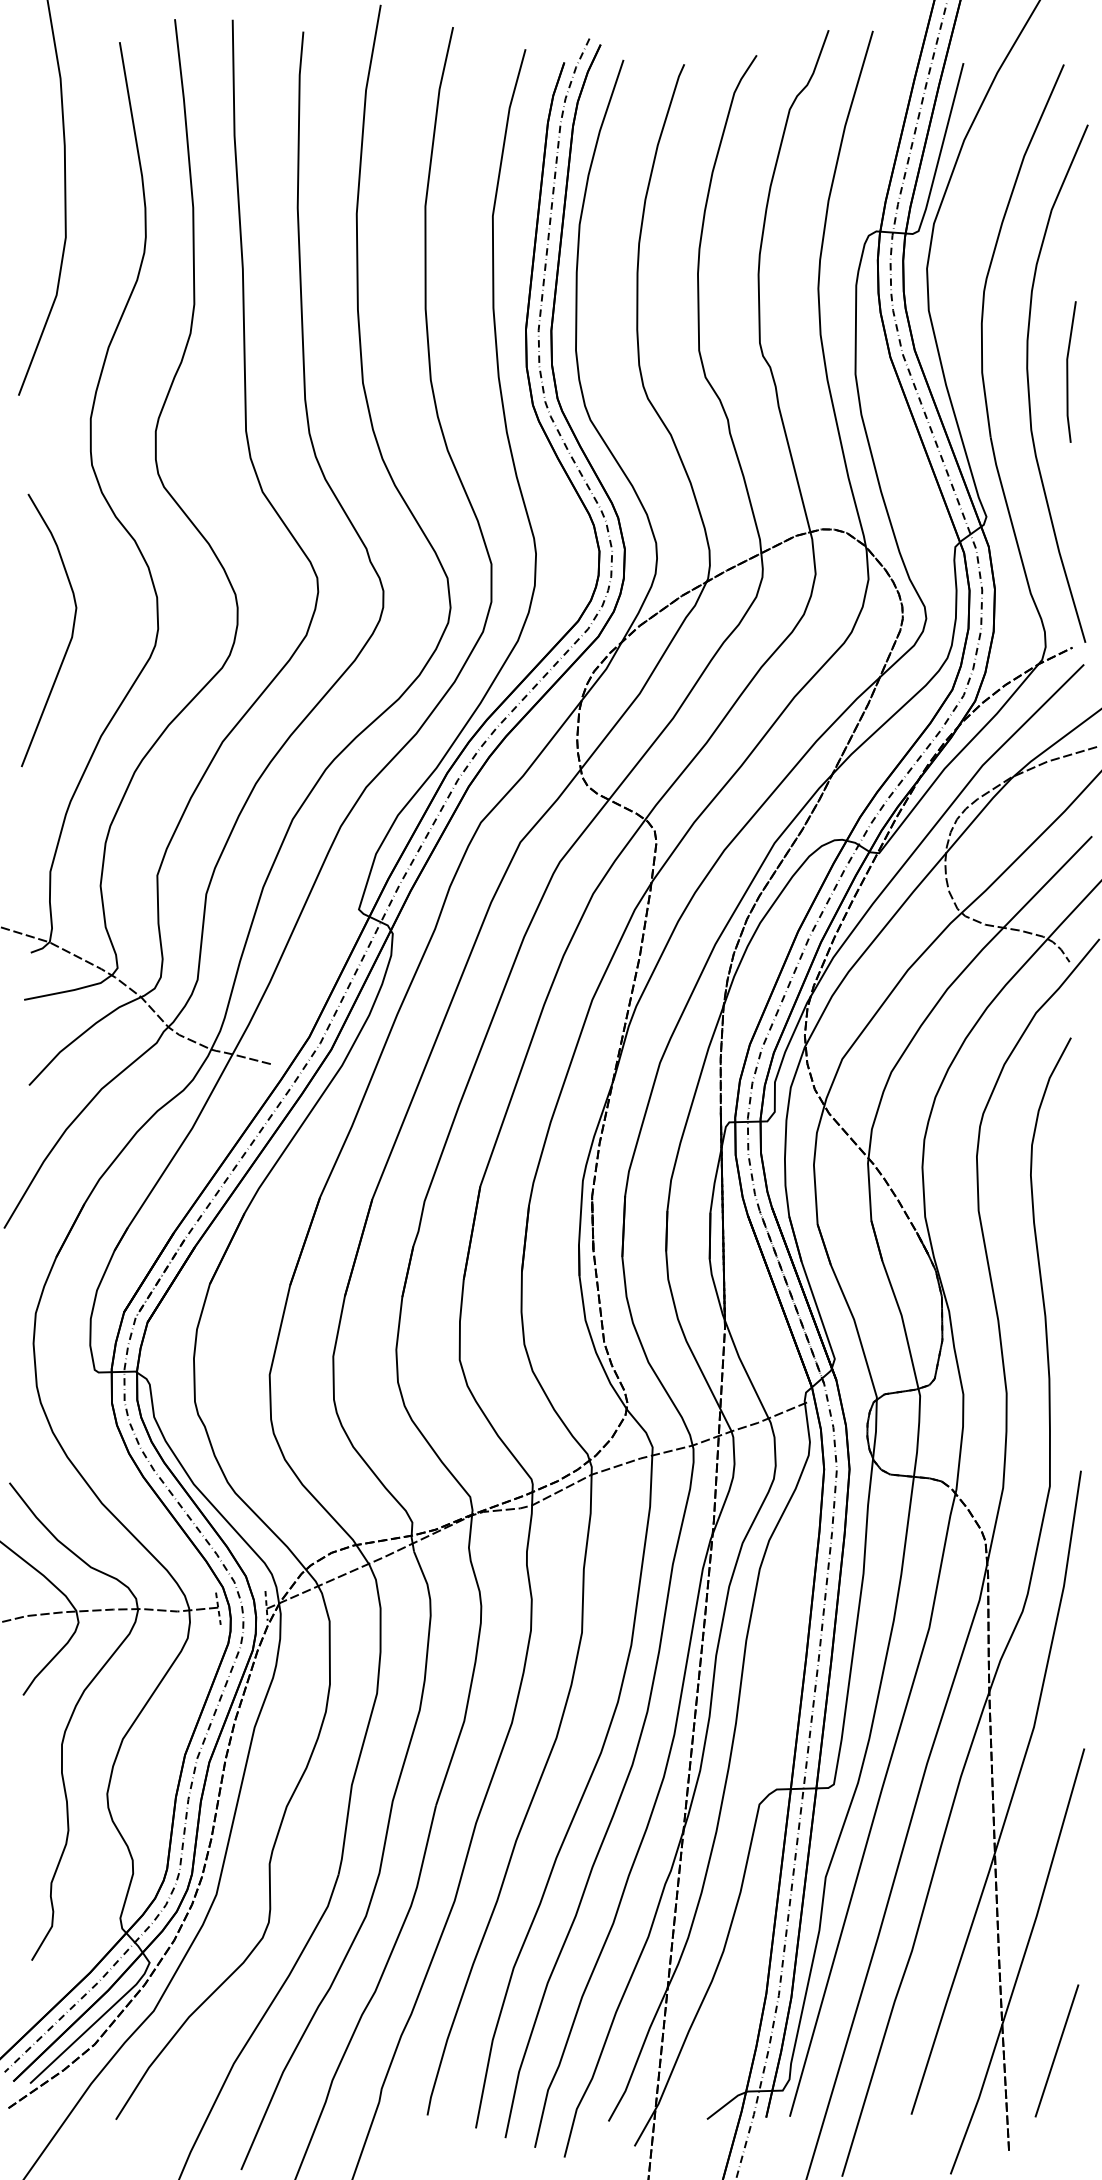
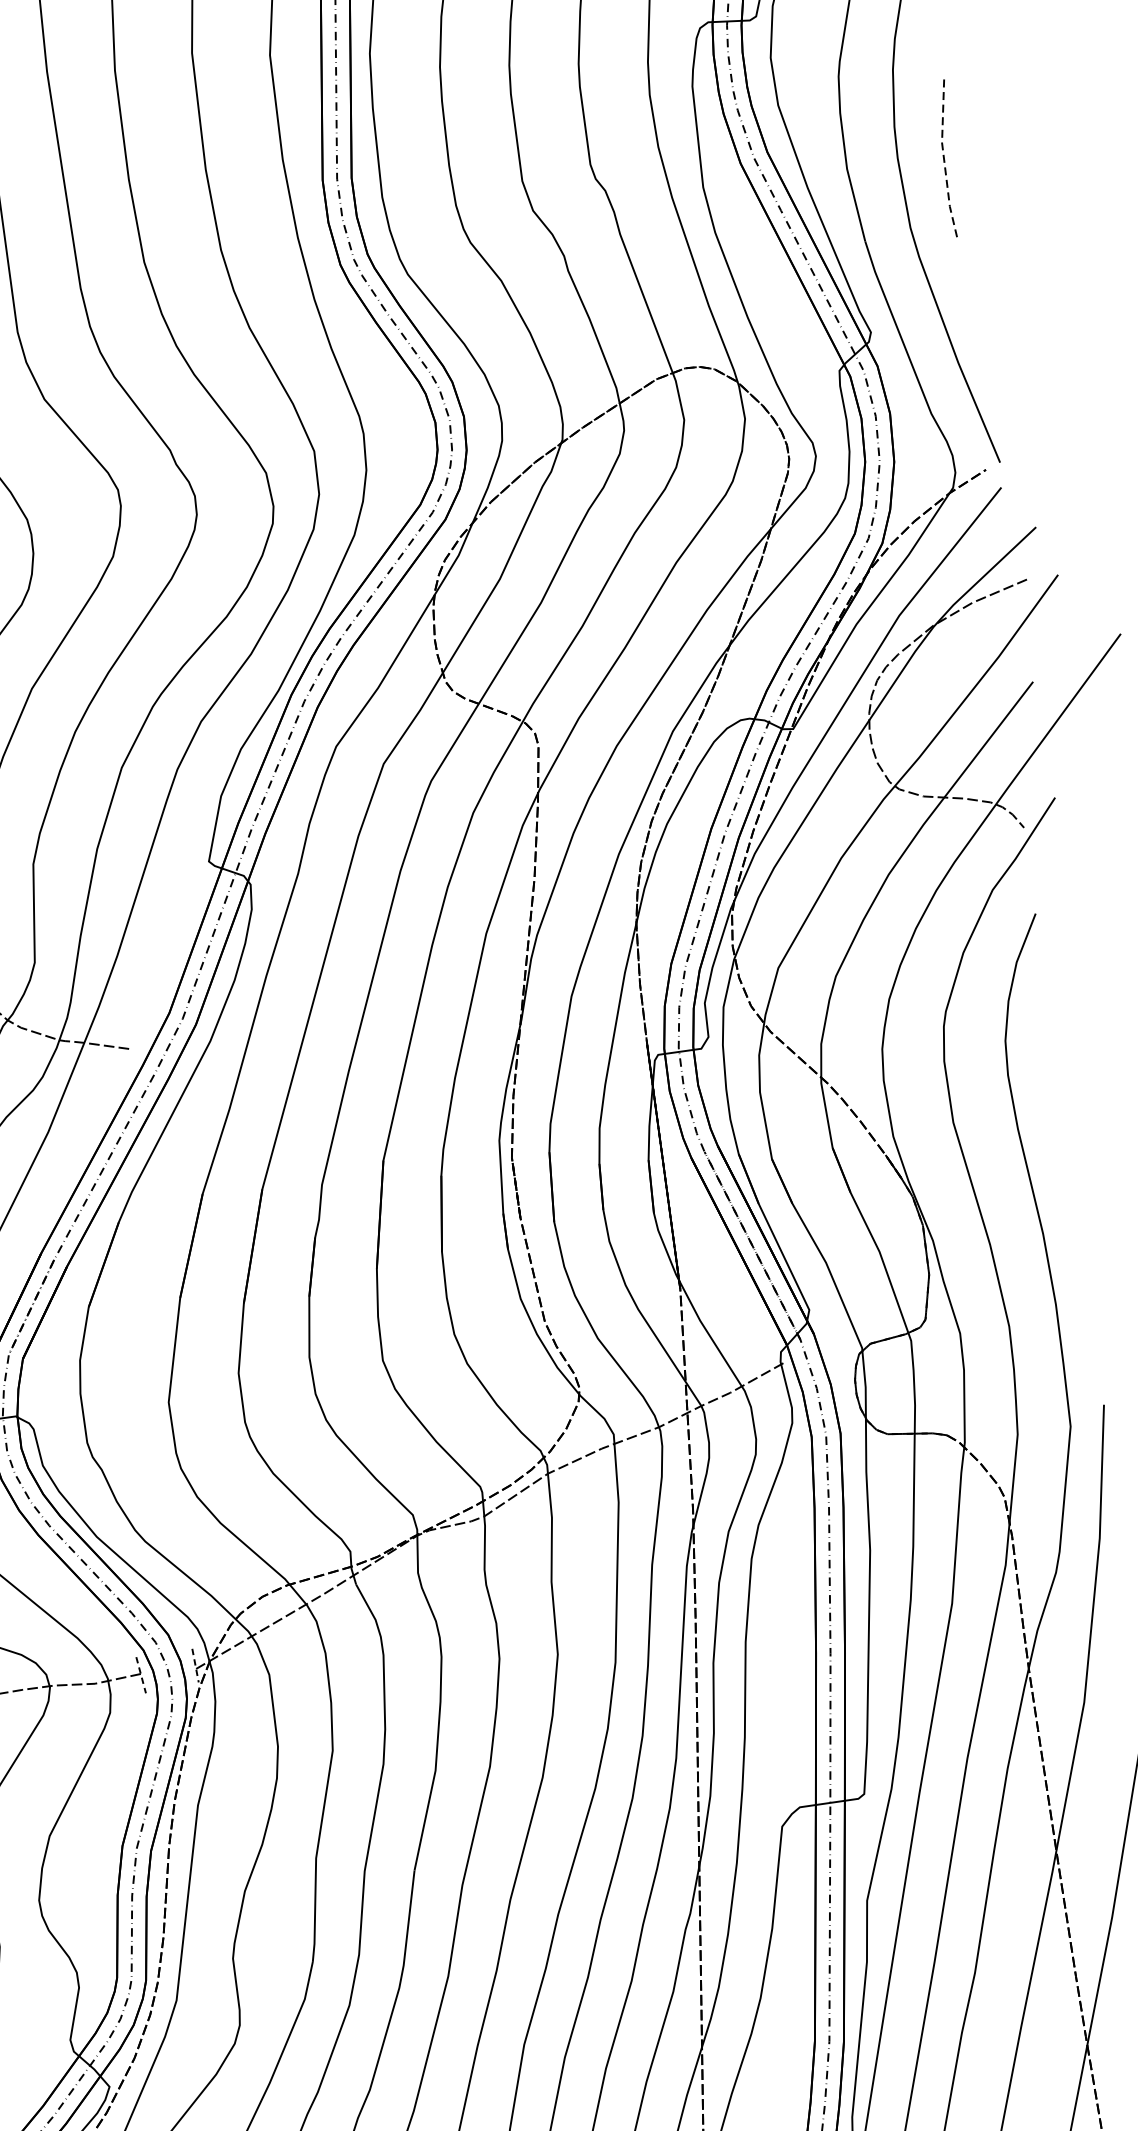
line: (1067, 372) -> (944, 157), solid -> dashed

